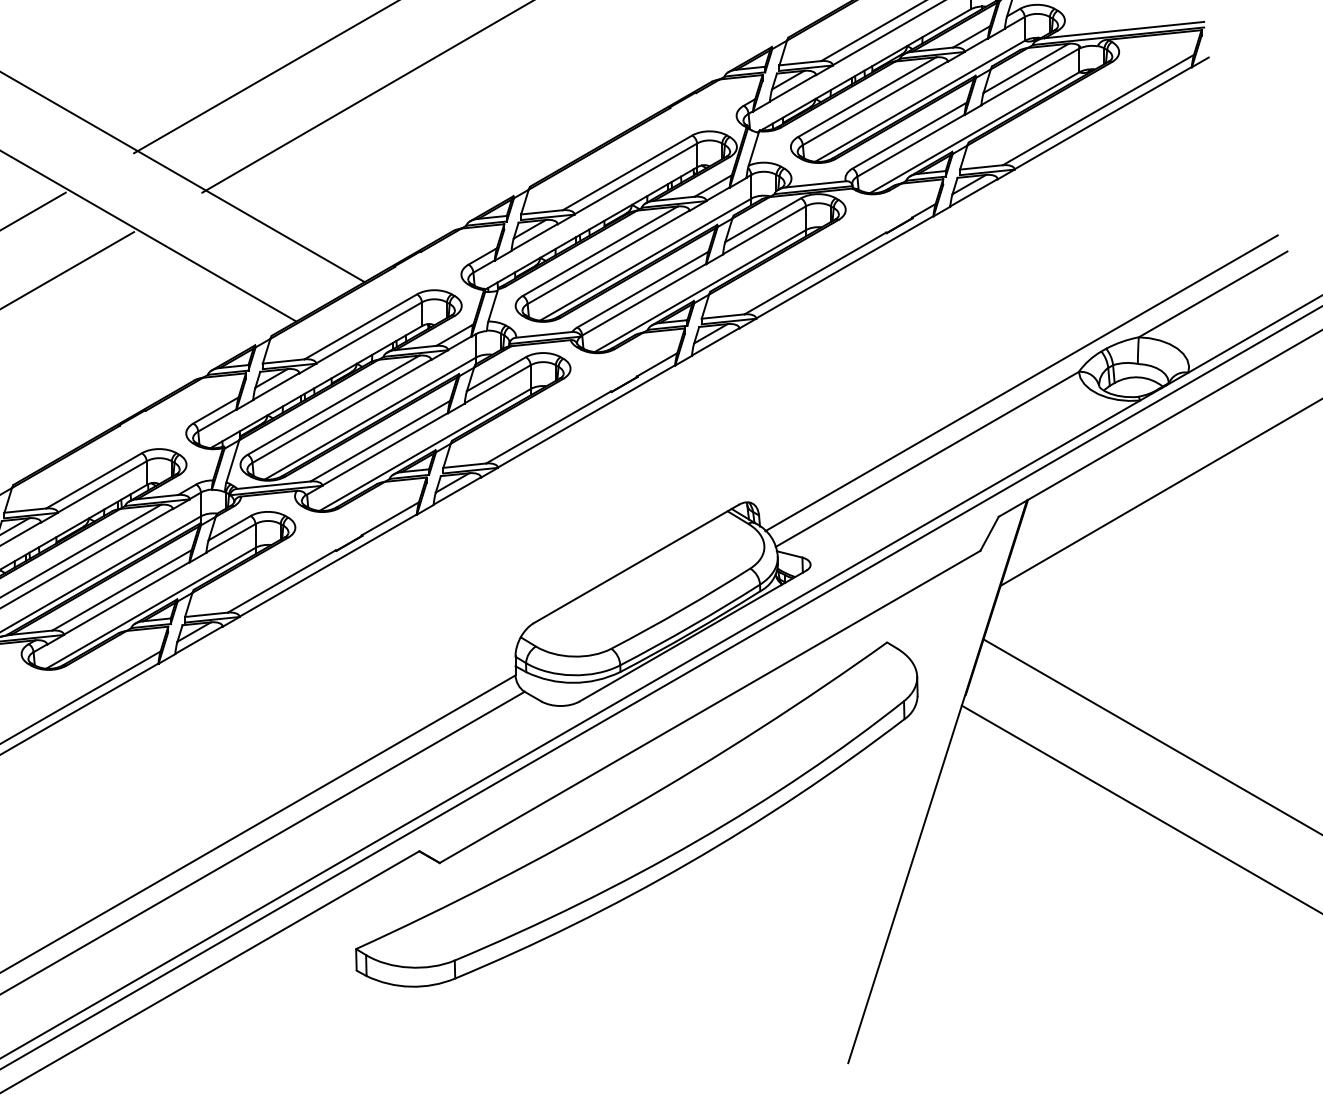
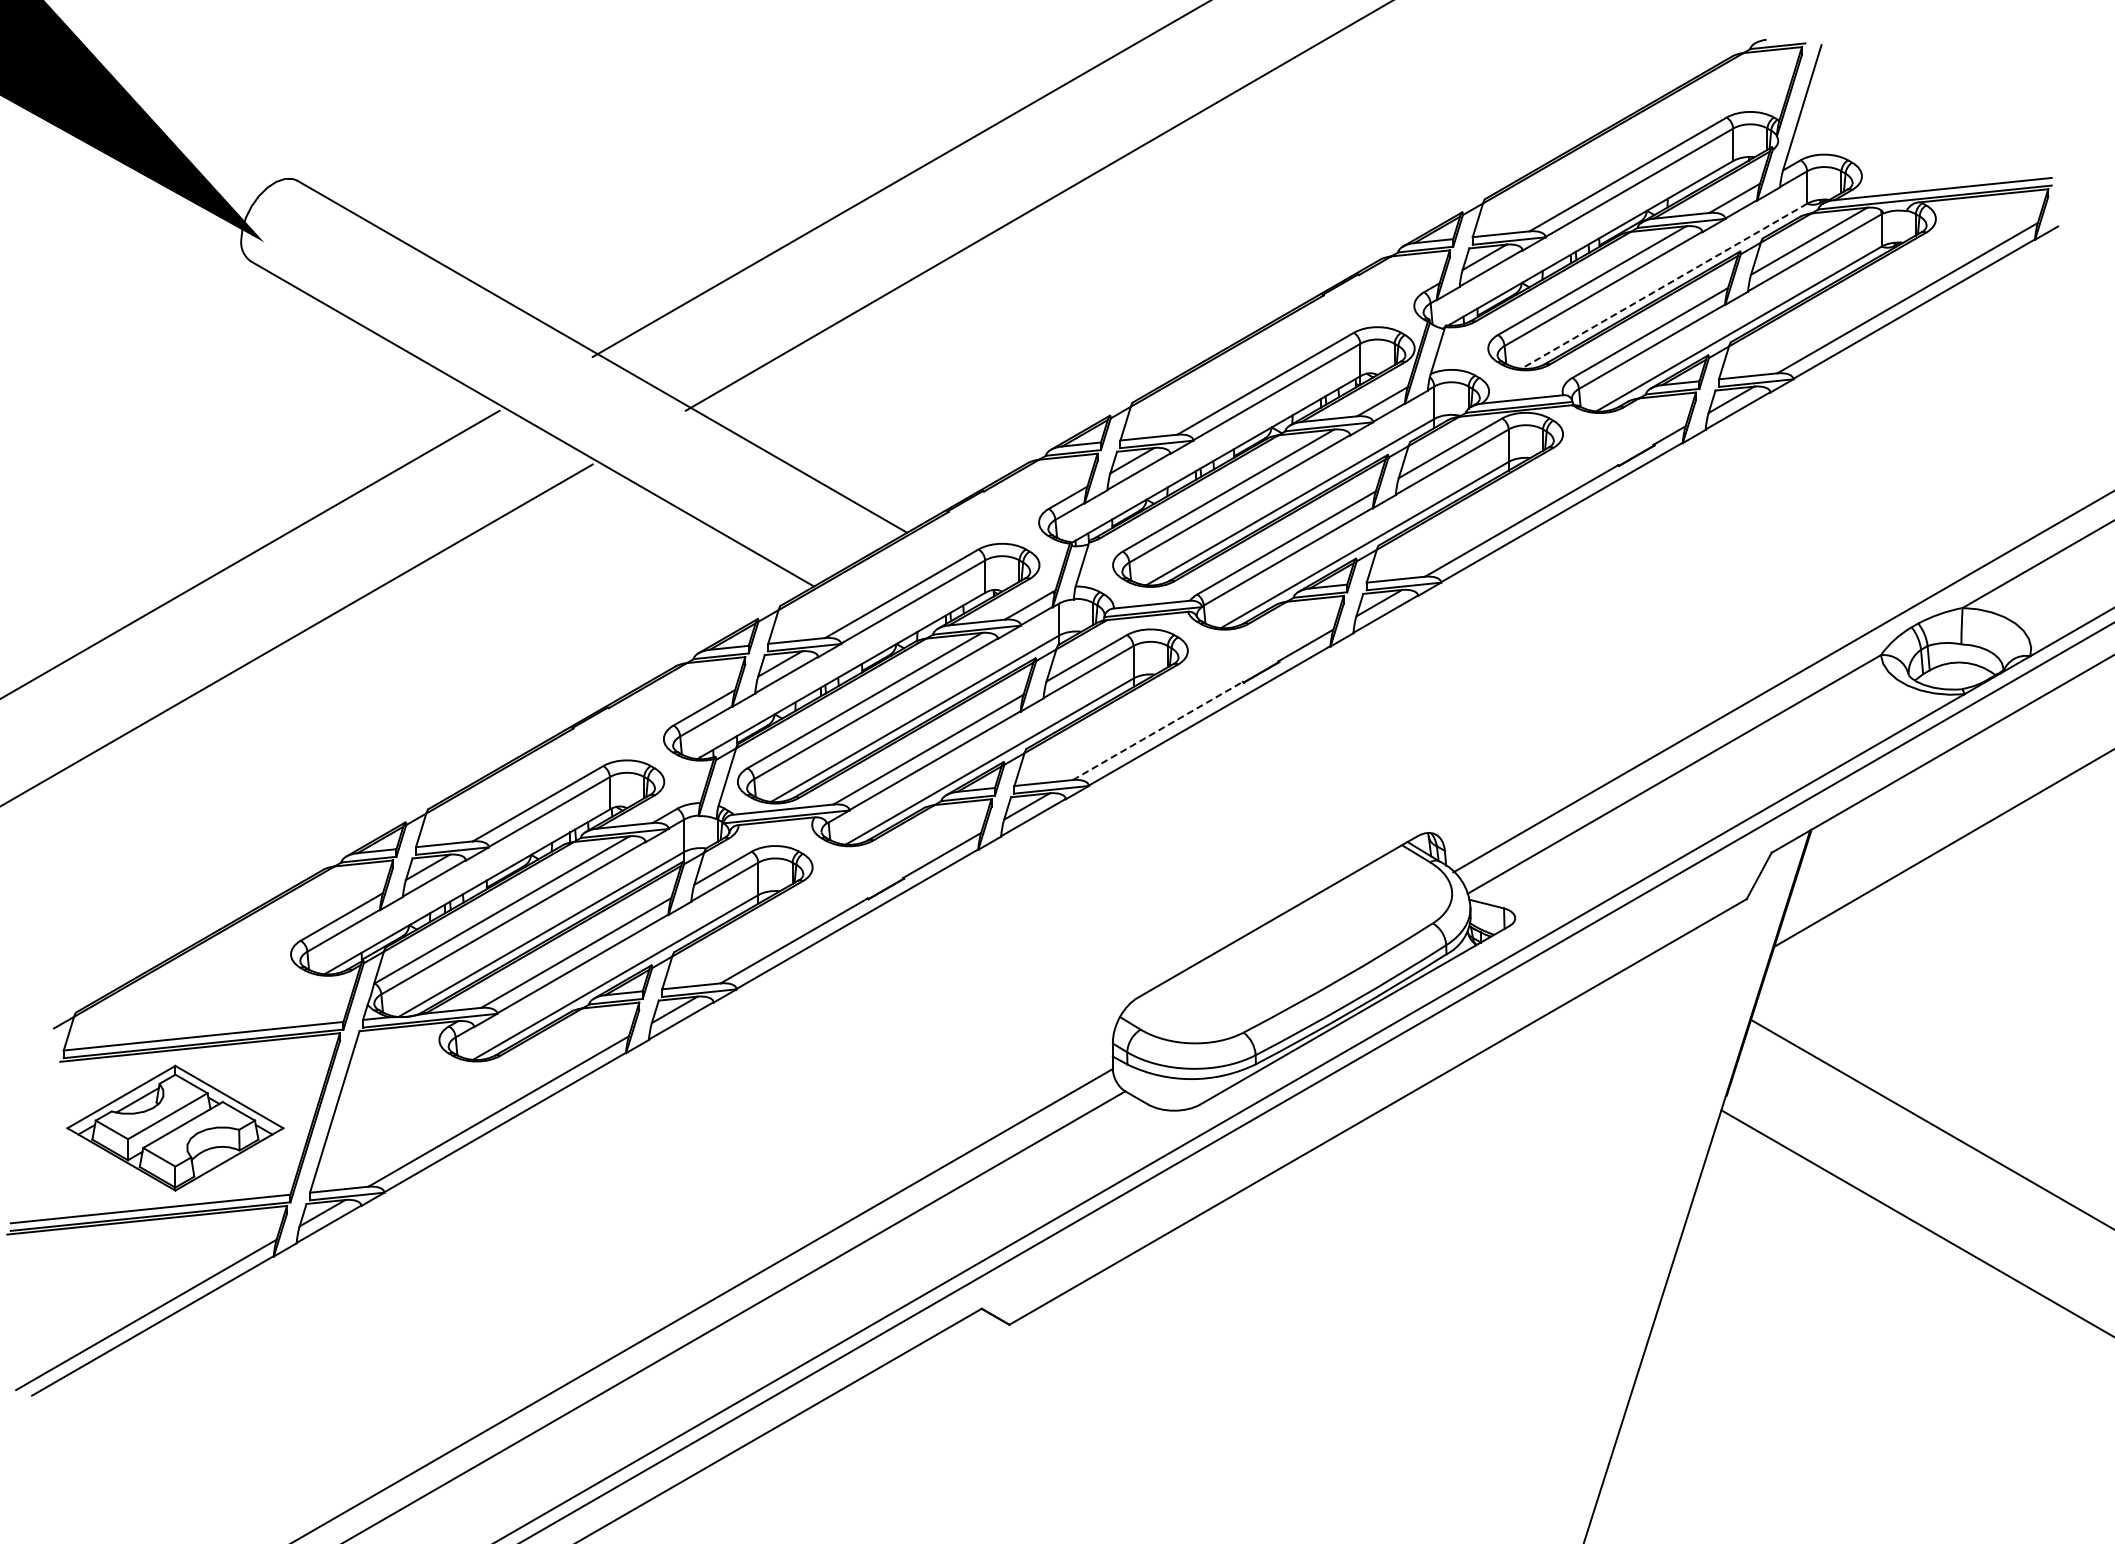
line: (920, 101) -> (1664, 286), solid -> dashed
line: (549, 427) -> (1158, 730), solid -> dashed
part: (636, 814) -> (1277, 1258), removed

